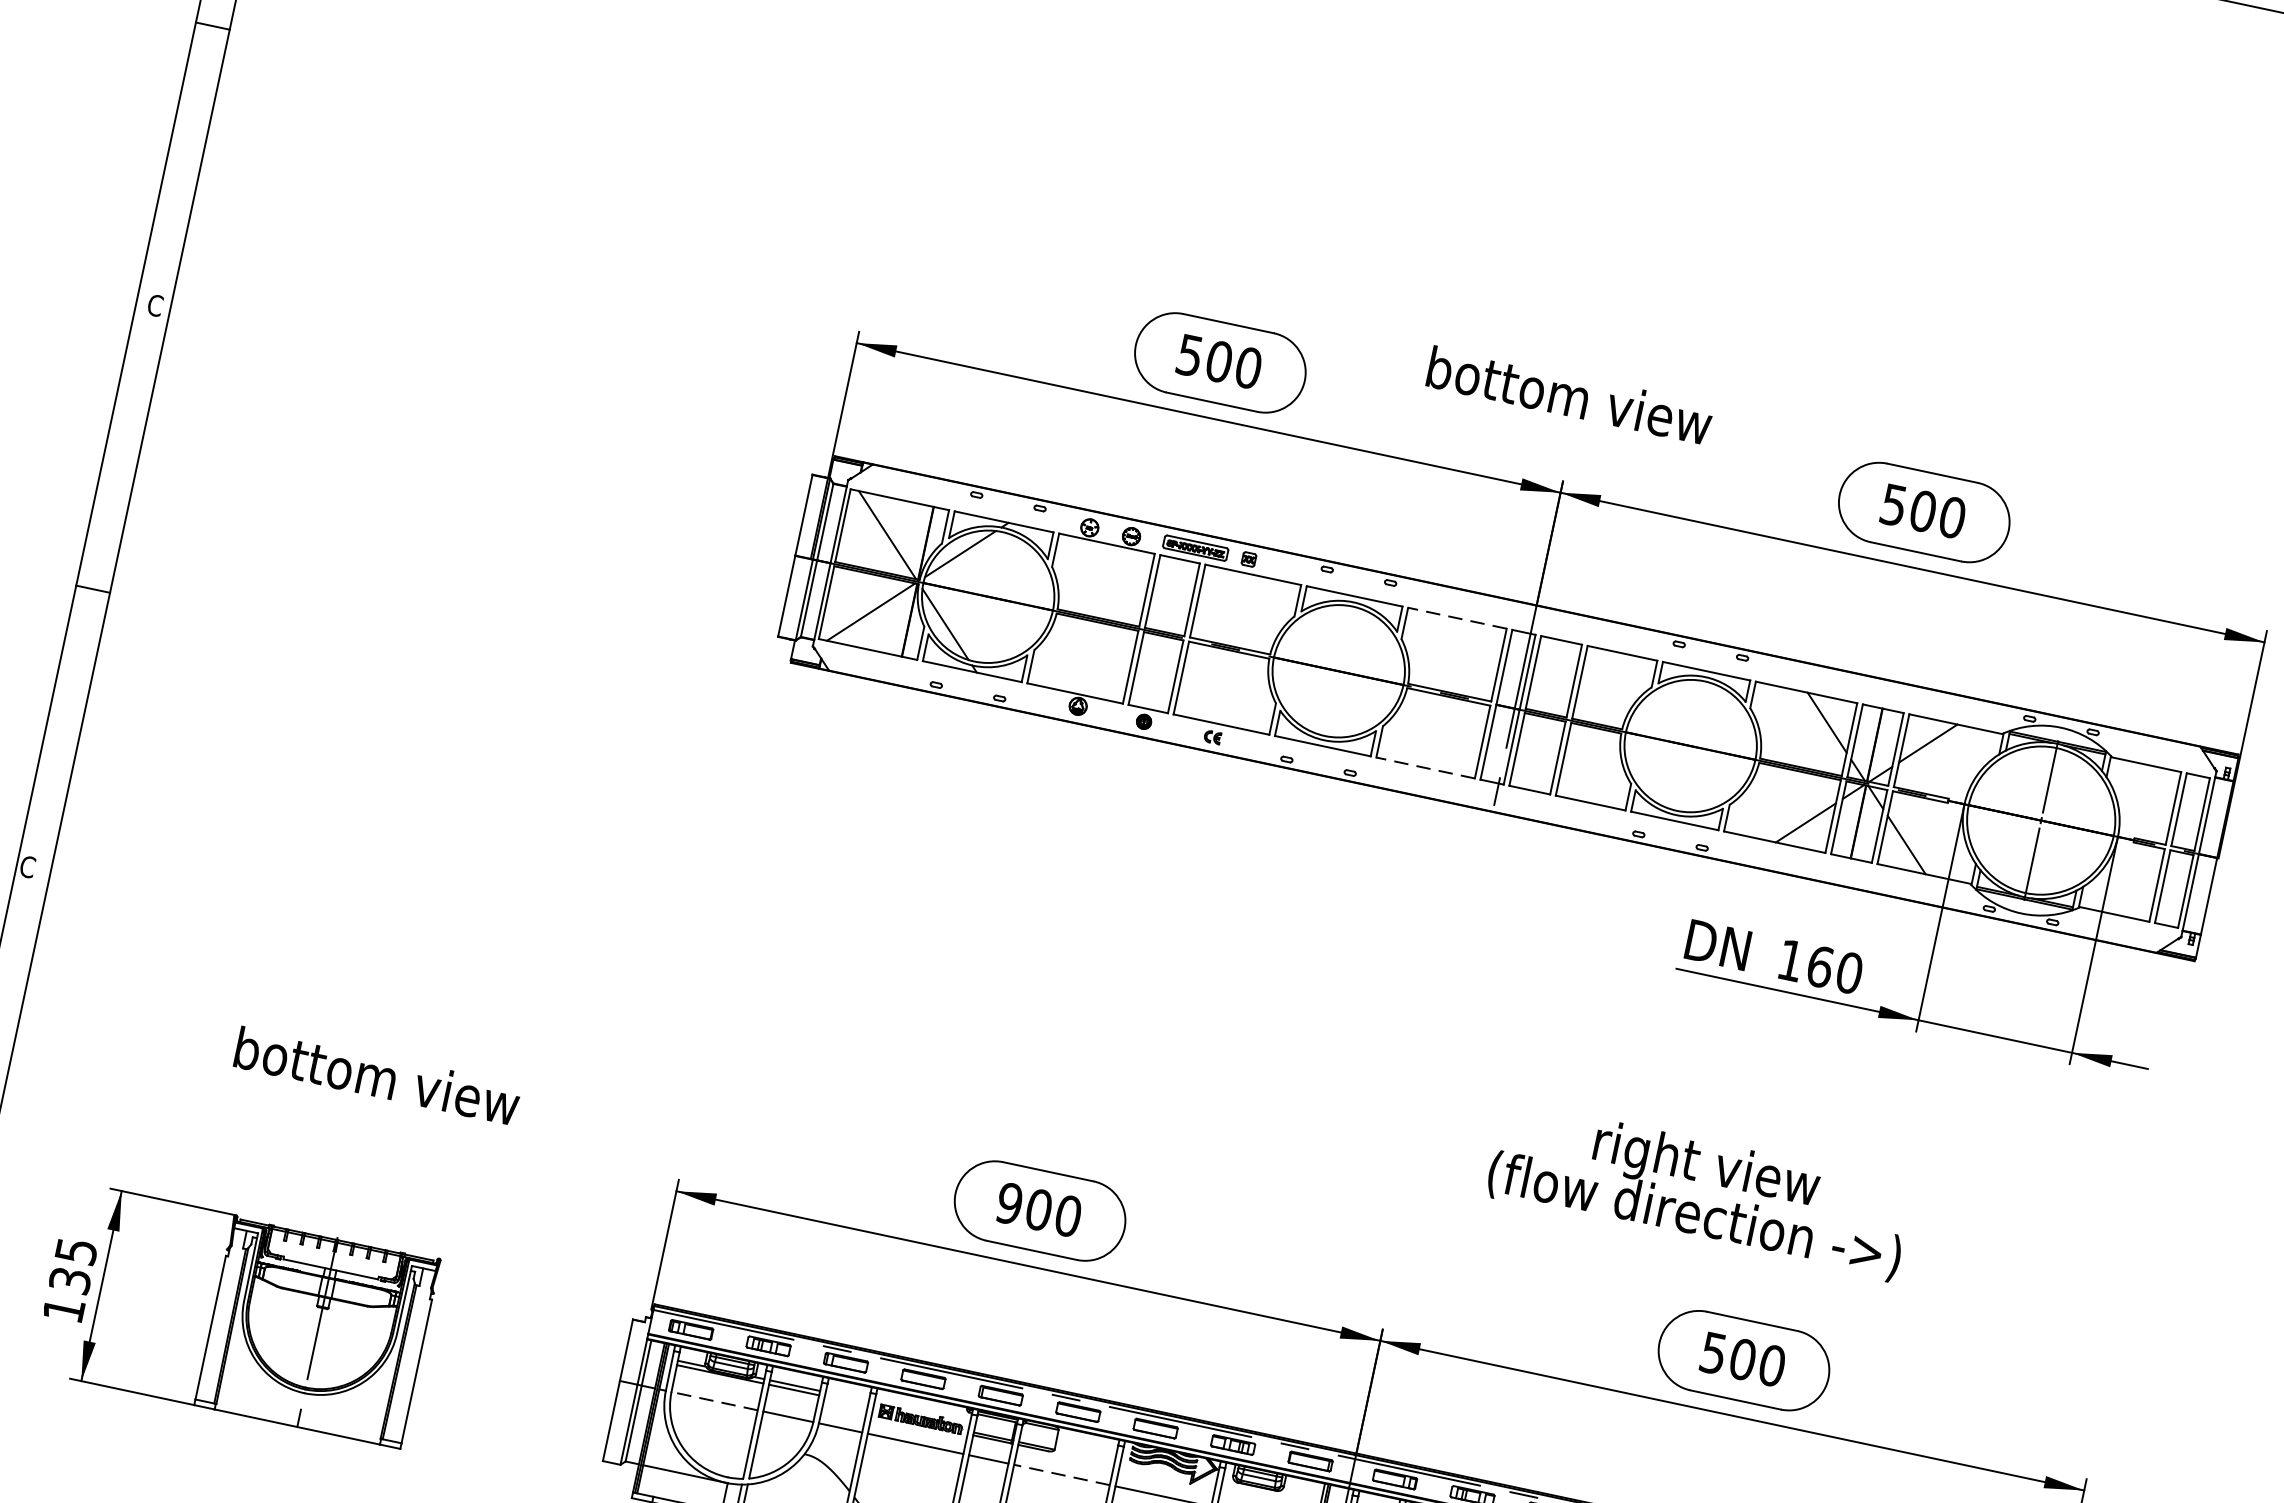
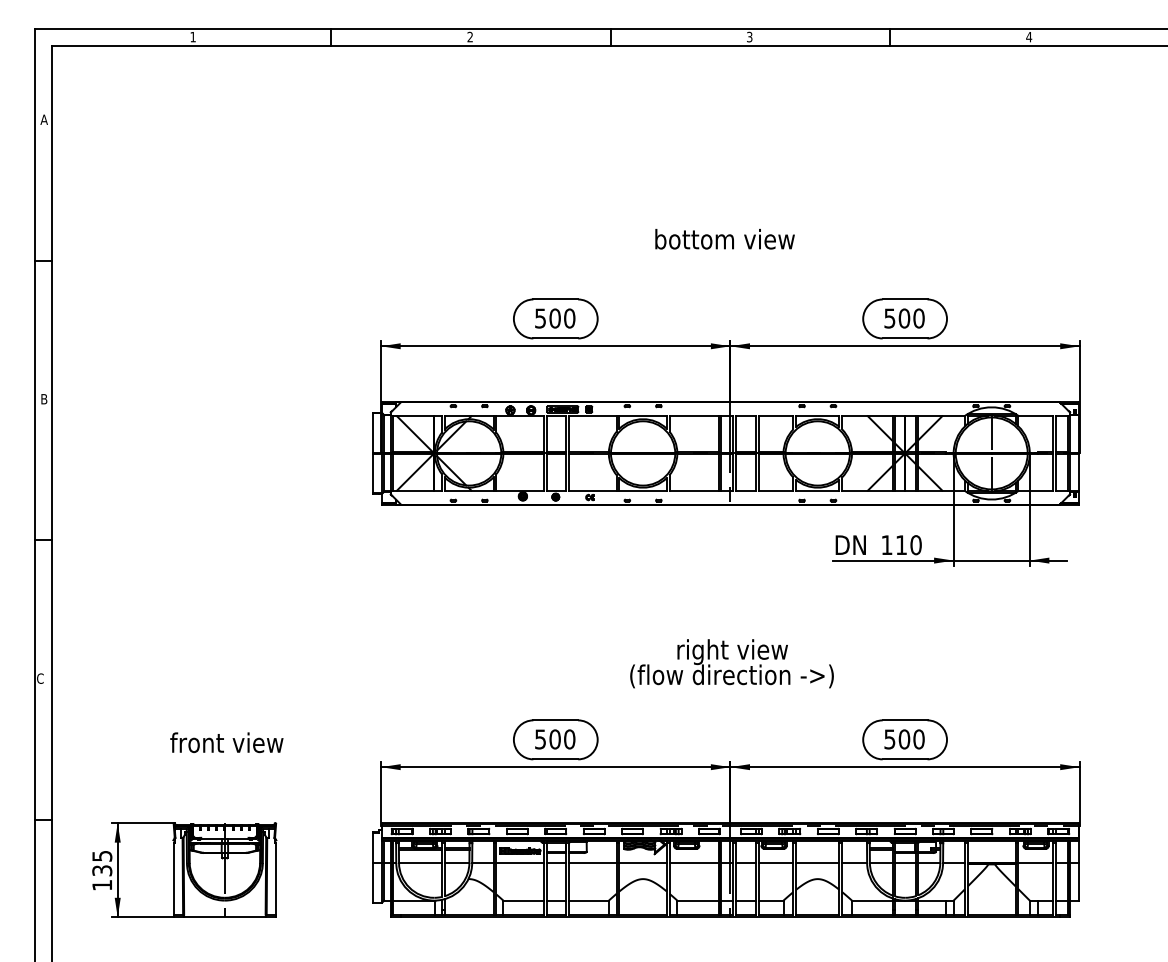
text: (155, 306) -> (44, 399), C -> B
text: (1568, 395) -> (724, 239), moved
line: (1456, 618) -> (693, 416), dashed -> solid
line: (1424, 767) -> (693, 490), dashed -> solid
text: (1819, 967) -> (901, 545), 160 -> 110
text: (377, 1075) -> (227, 742), bottom view -> front view
text: (1698, 1190) -> (731, 663), moved
text: (1009, 1203) -> (540, 739), 900 -> 500
line: (712, 1399) -> (419, 862), dashed -> solid
line: (1061, 1473) -> (592, 862), dashed -> solid

